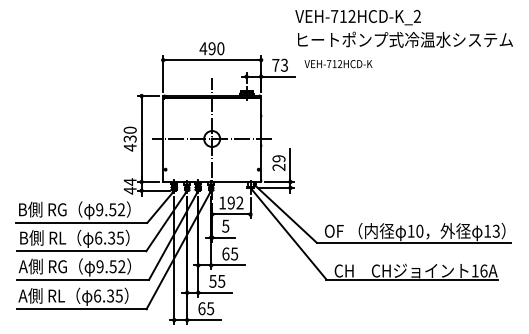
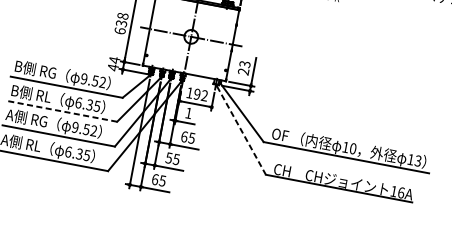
text: (129, 138) -> (121, 23), 430 -> 638
text: (278, 158) -> (244, 64), 29 -> 23
text: (225, 225) -> (188, 112), 5 -> 1
line: (289, 235) -> (241, 131), solid -> dashed
line: (81, 251) -> (62, 111), solid -> dashed

